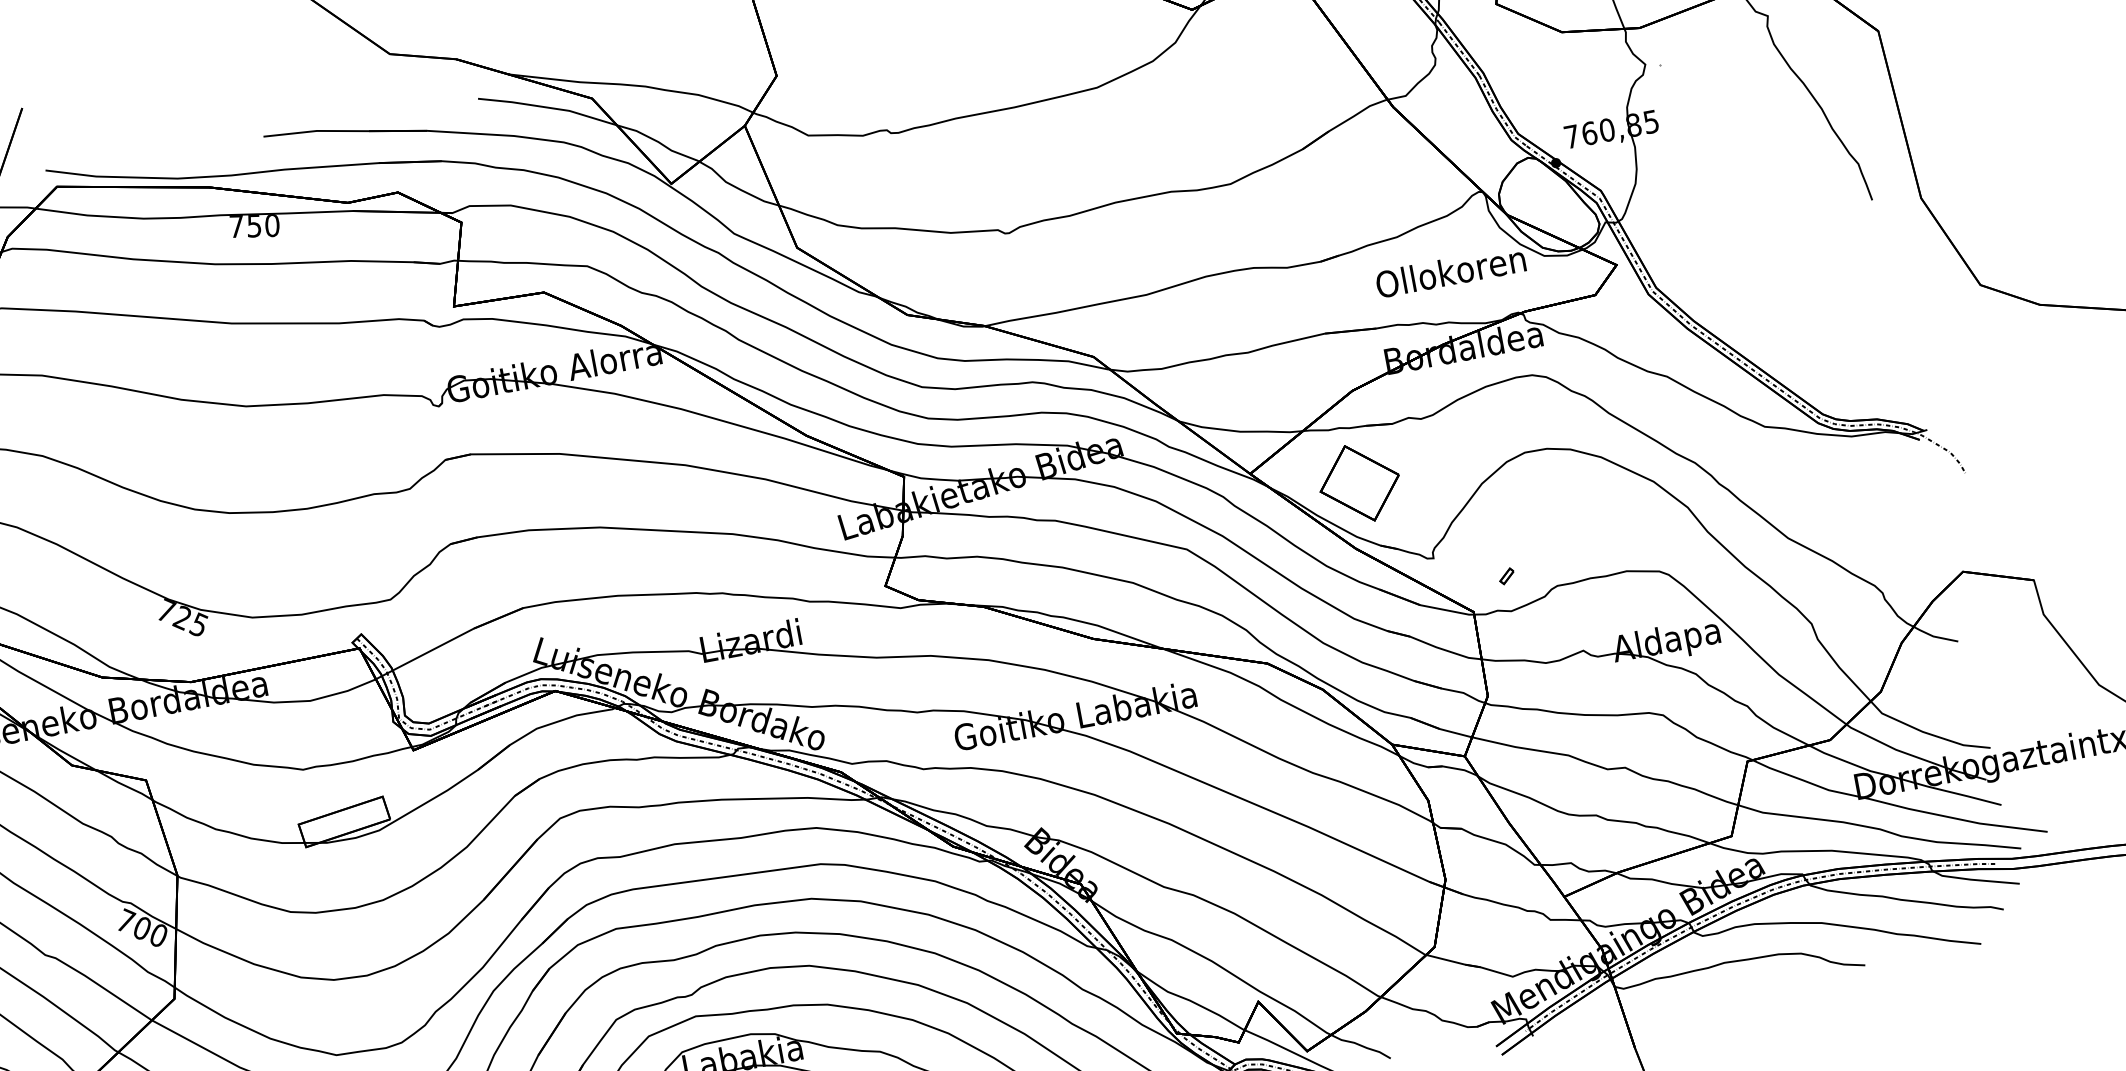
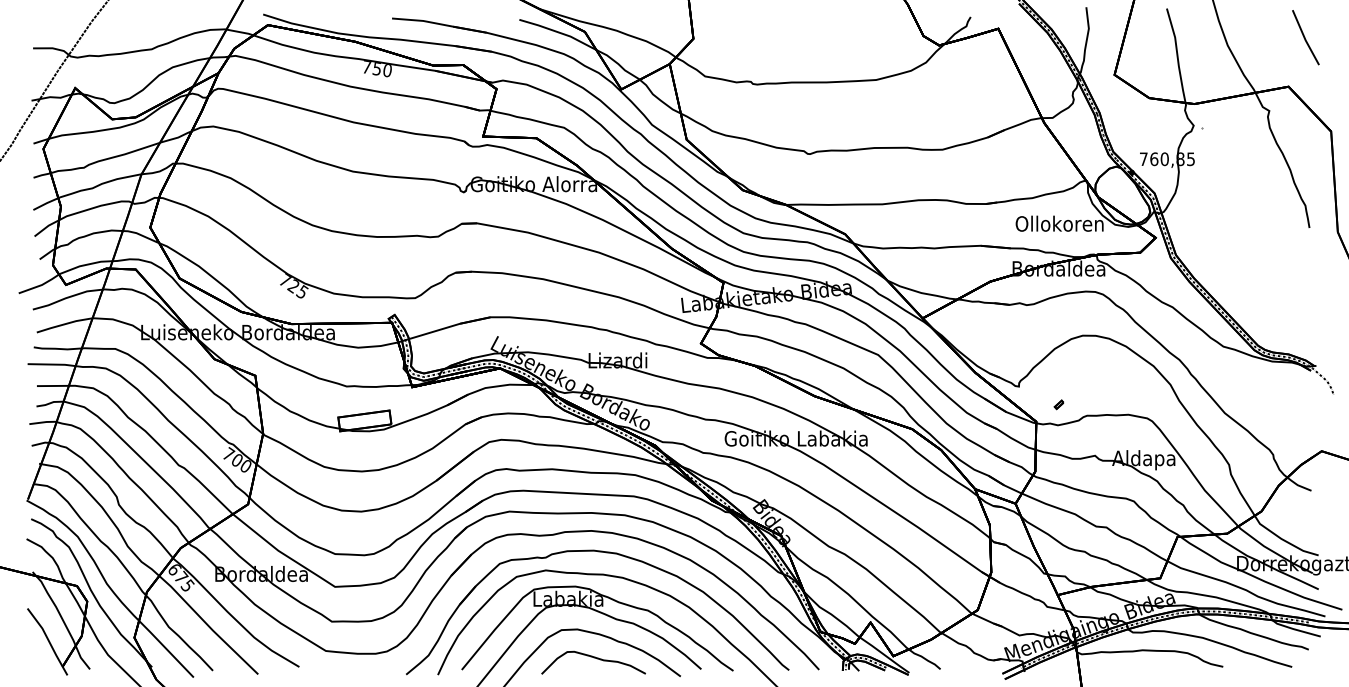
part: (1359, 483) -> (984, 335), removed

